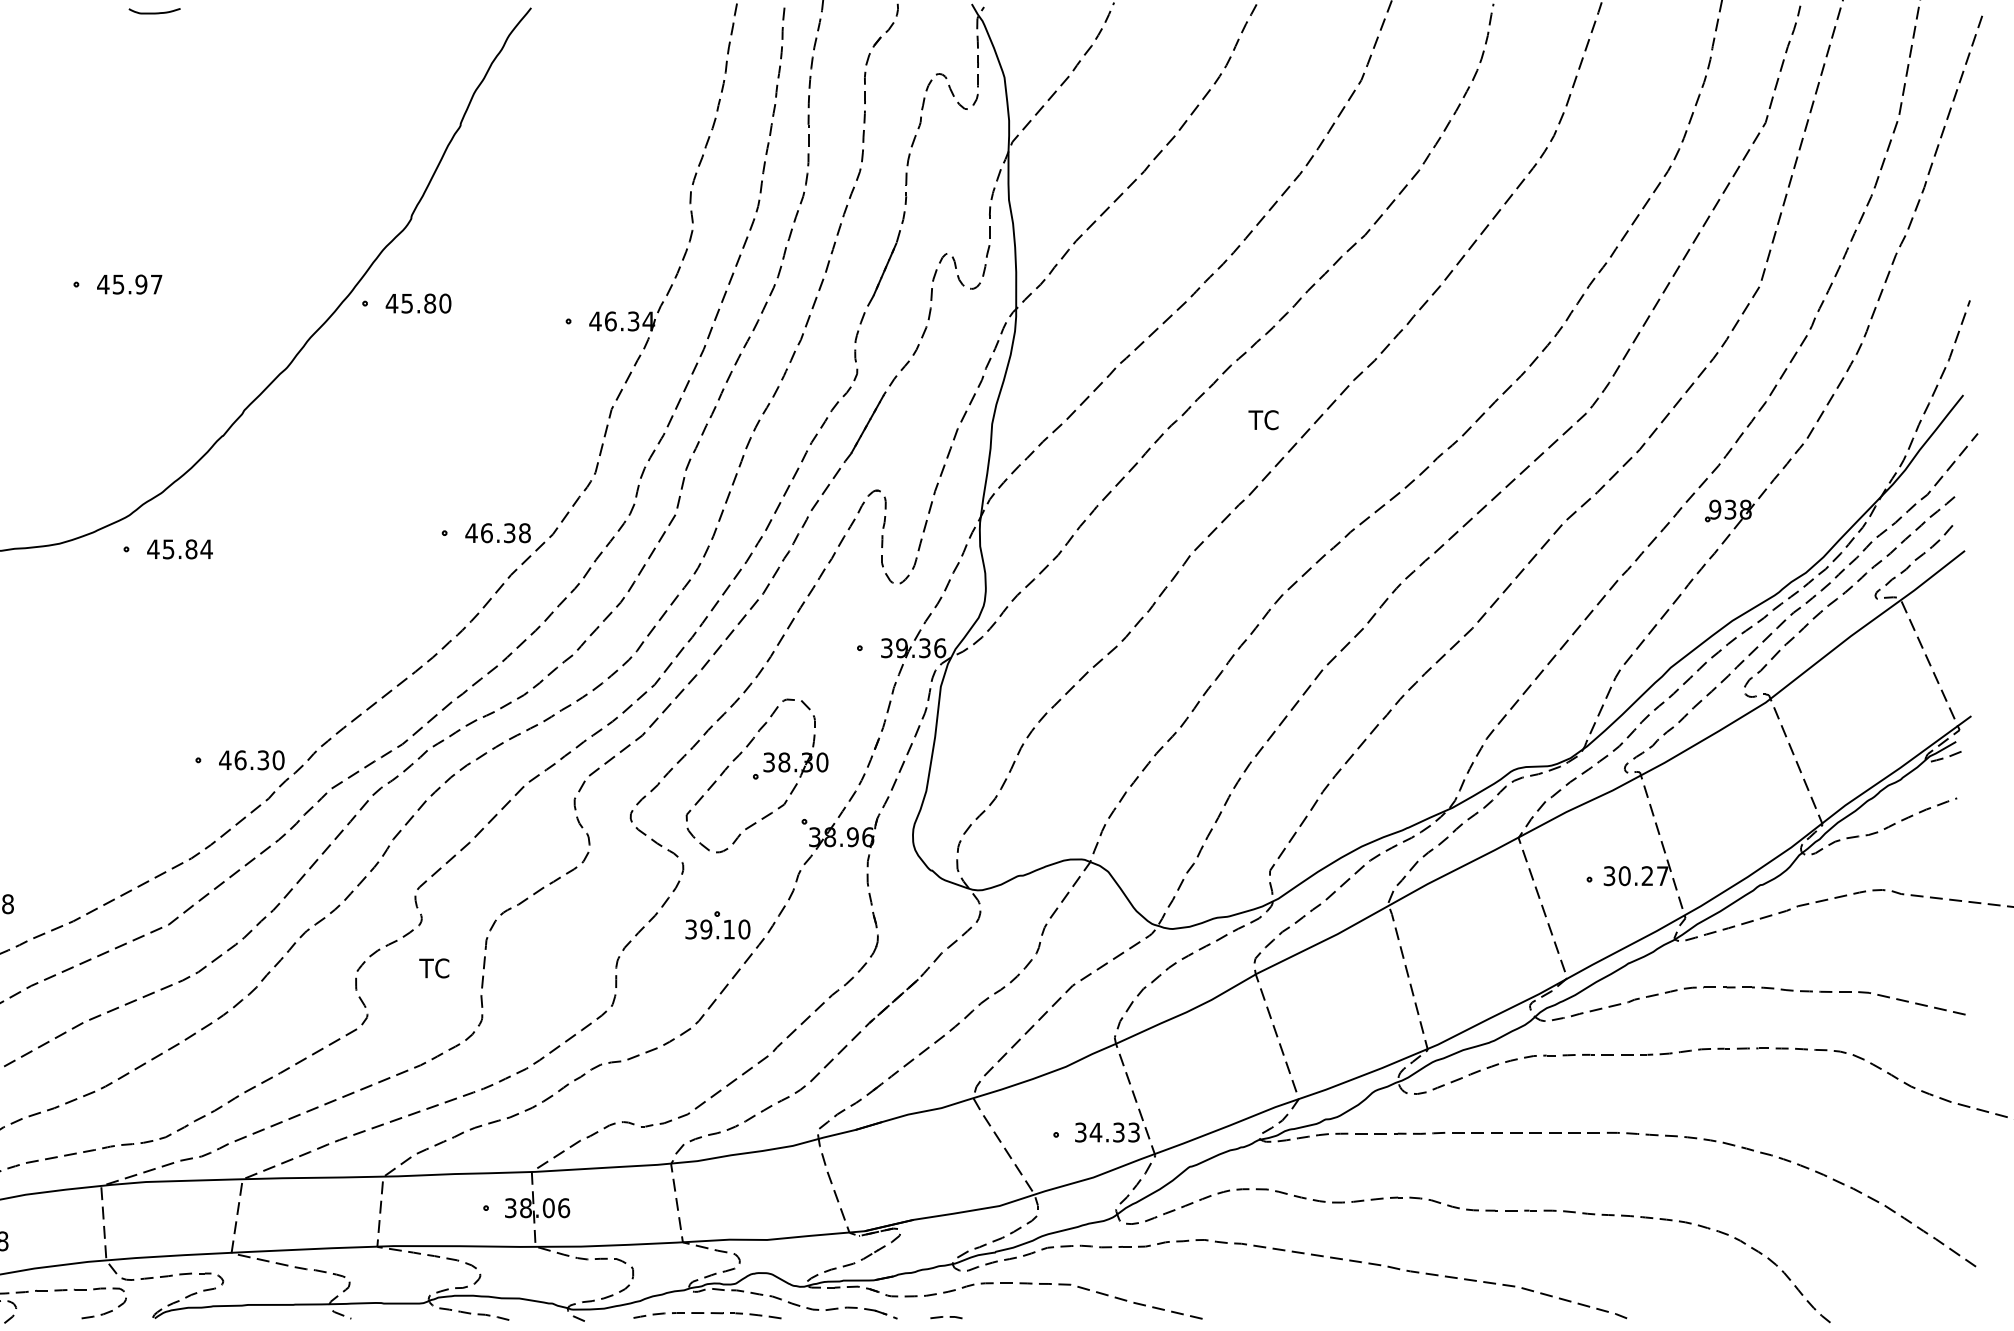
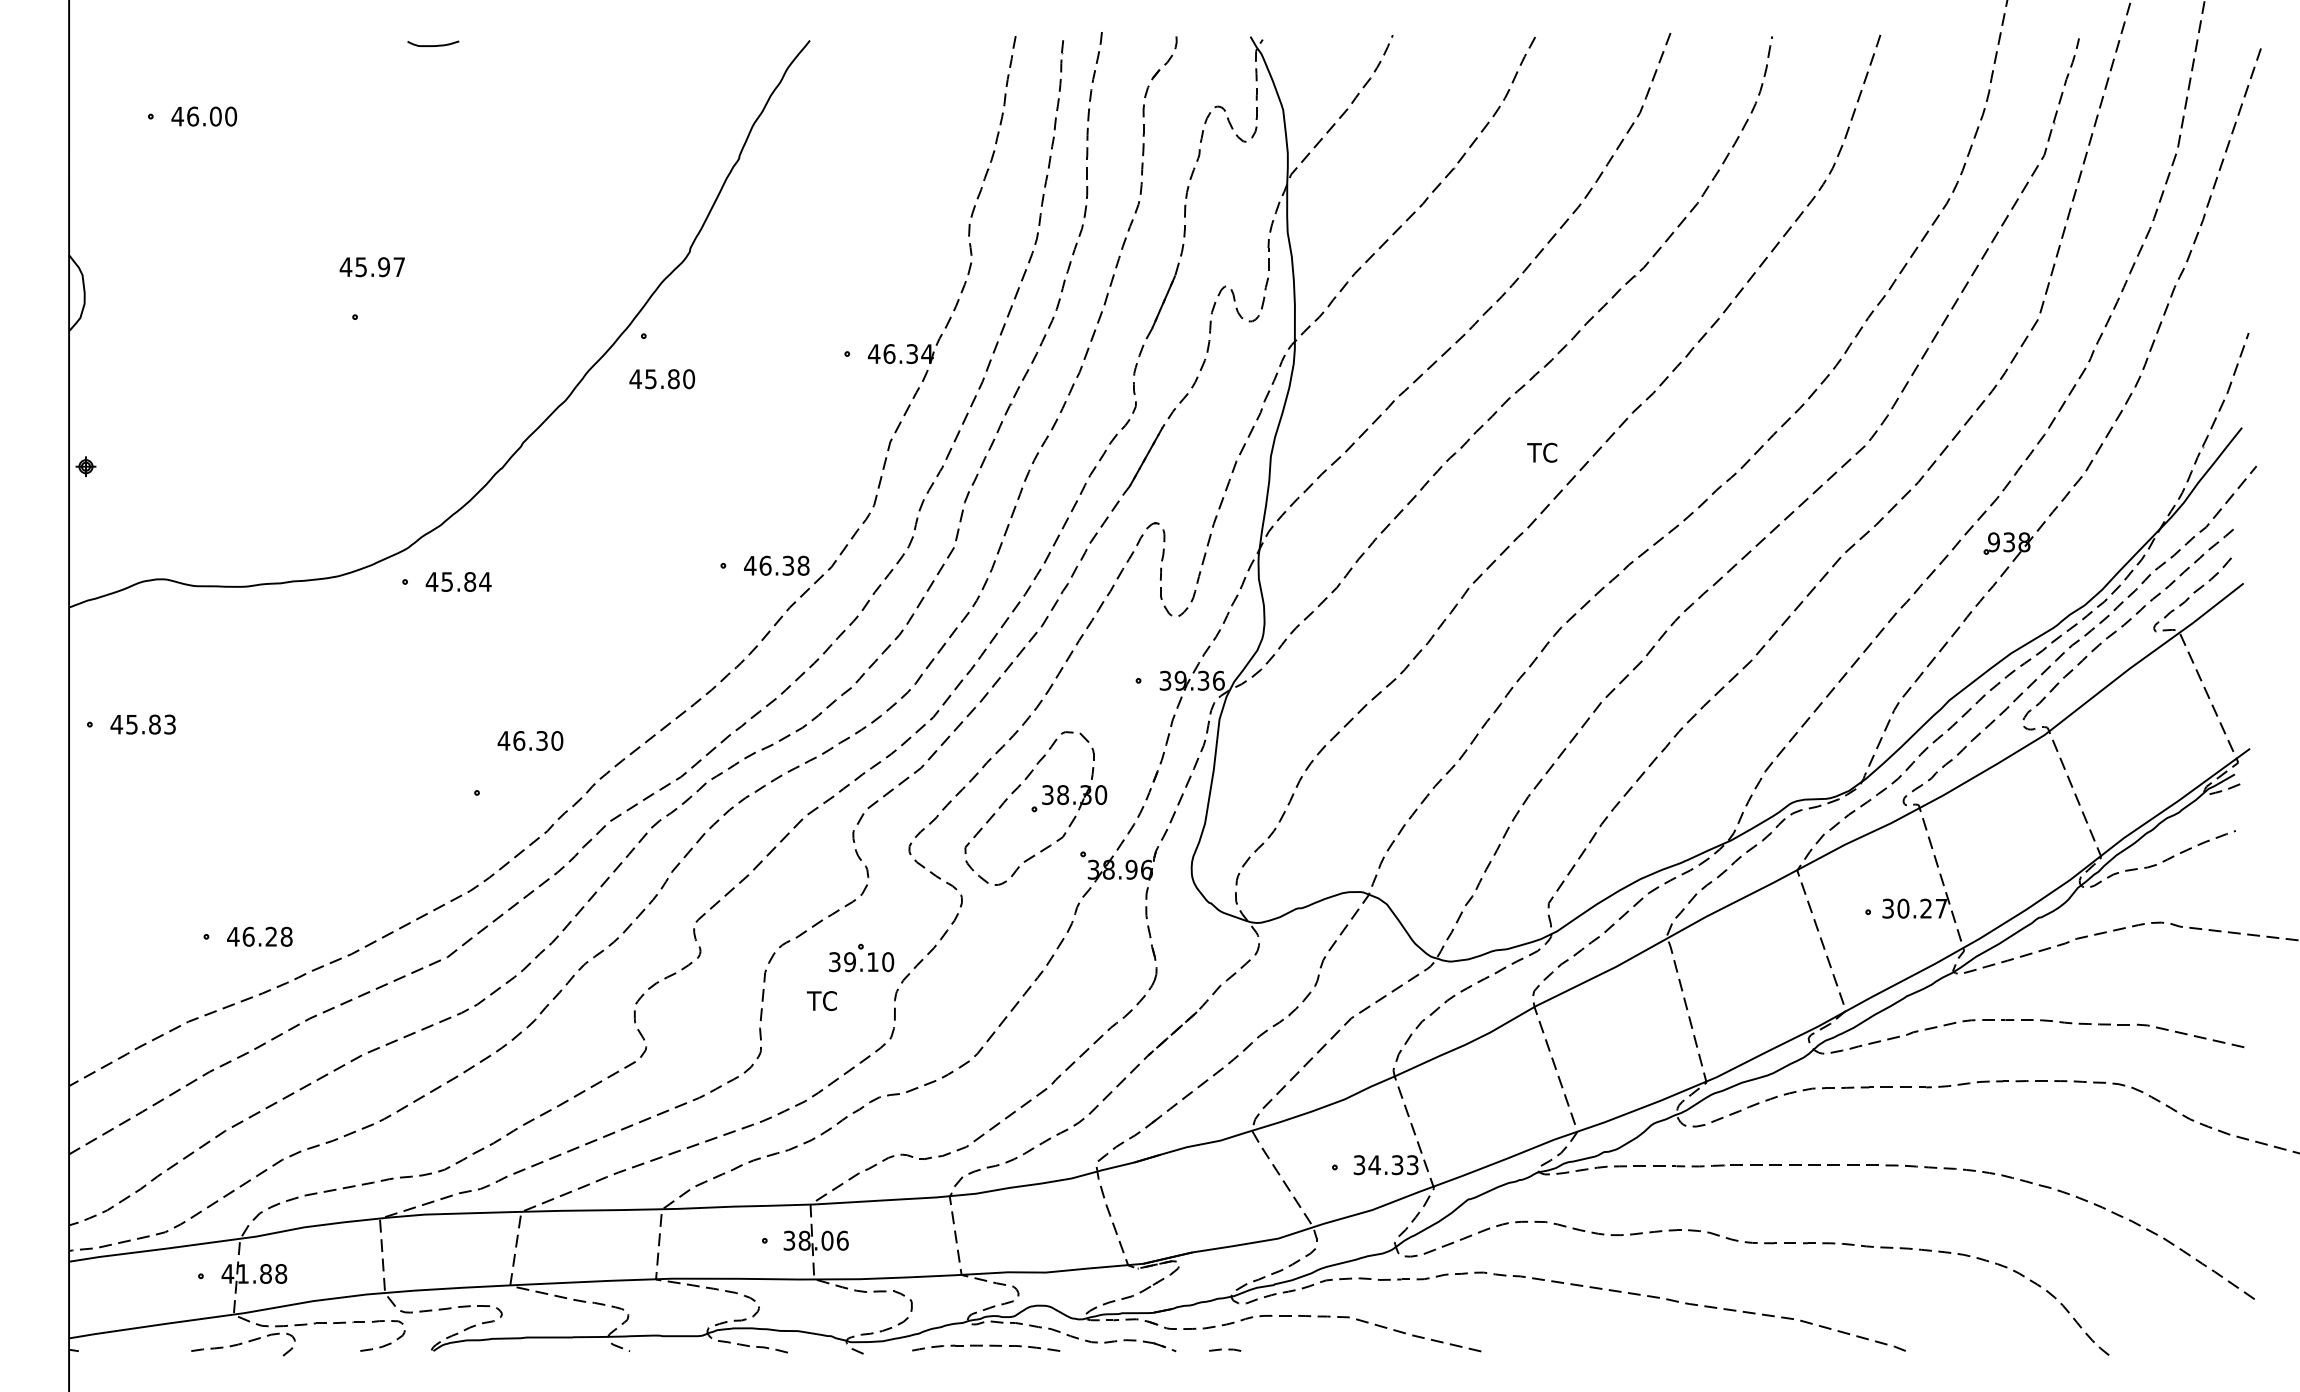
text: (128, 284) -> (371, 267), moved
text: (418, 303) -> (662, 379), moved
text: (251, 759) -> (530, 740), moved
part: (717, 924) -> (861, 957), moved
text: (433, 967) -> (821, 1000), moved

